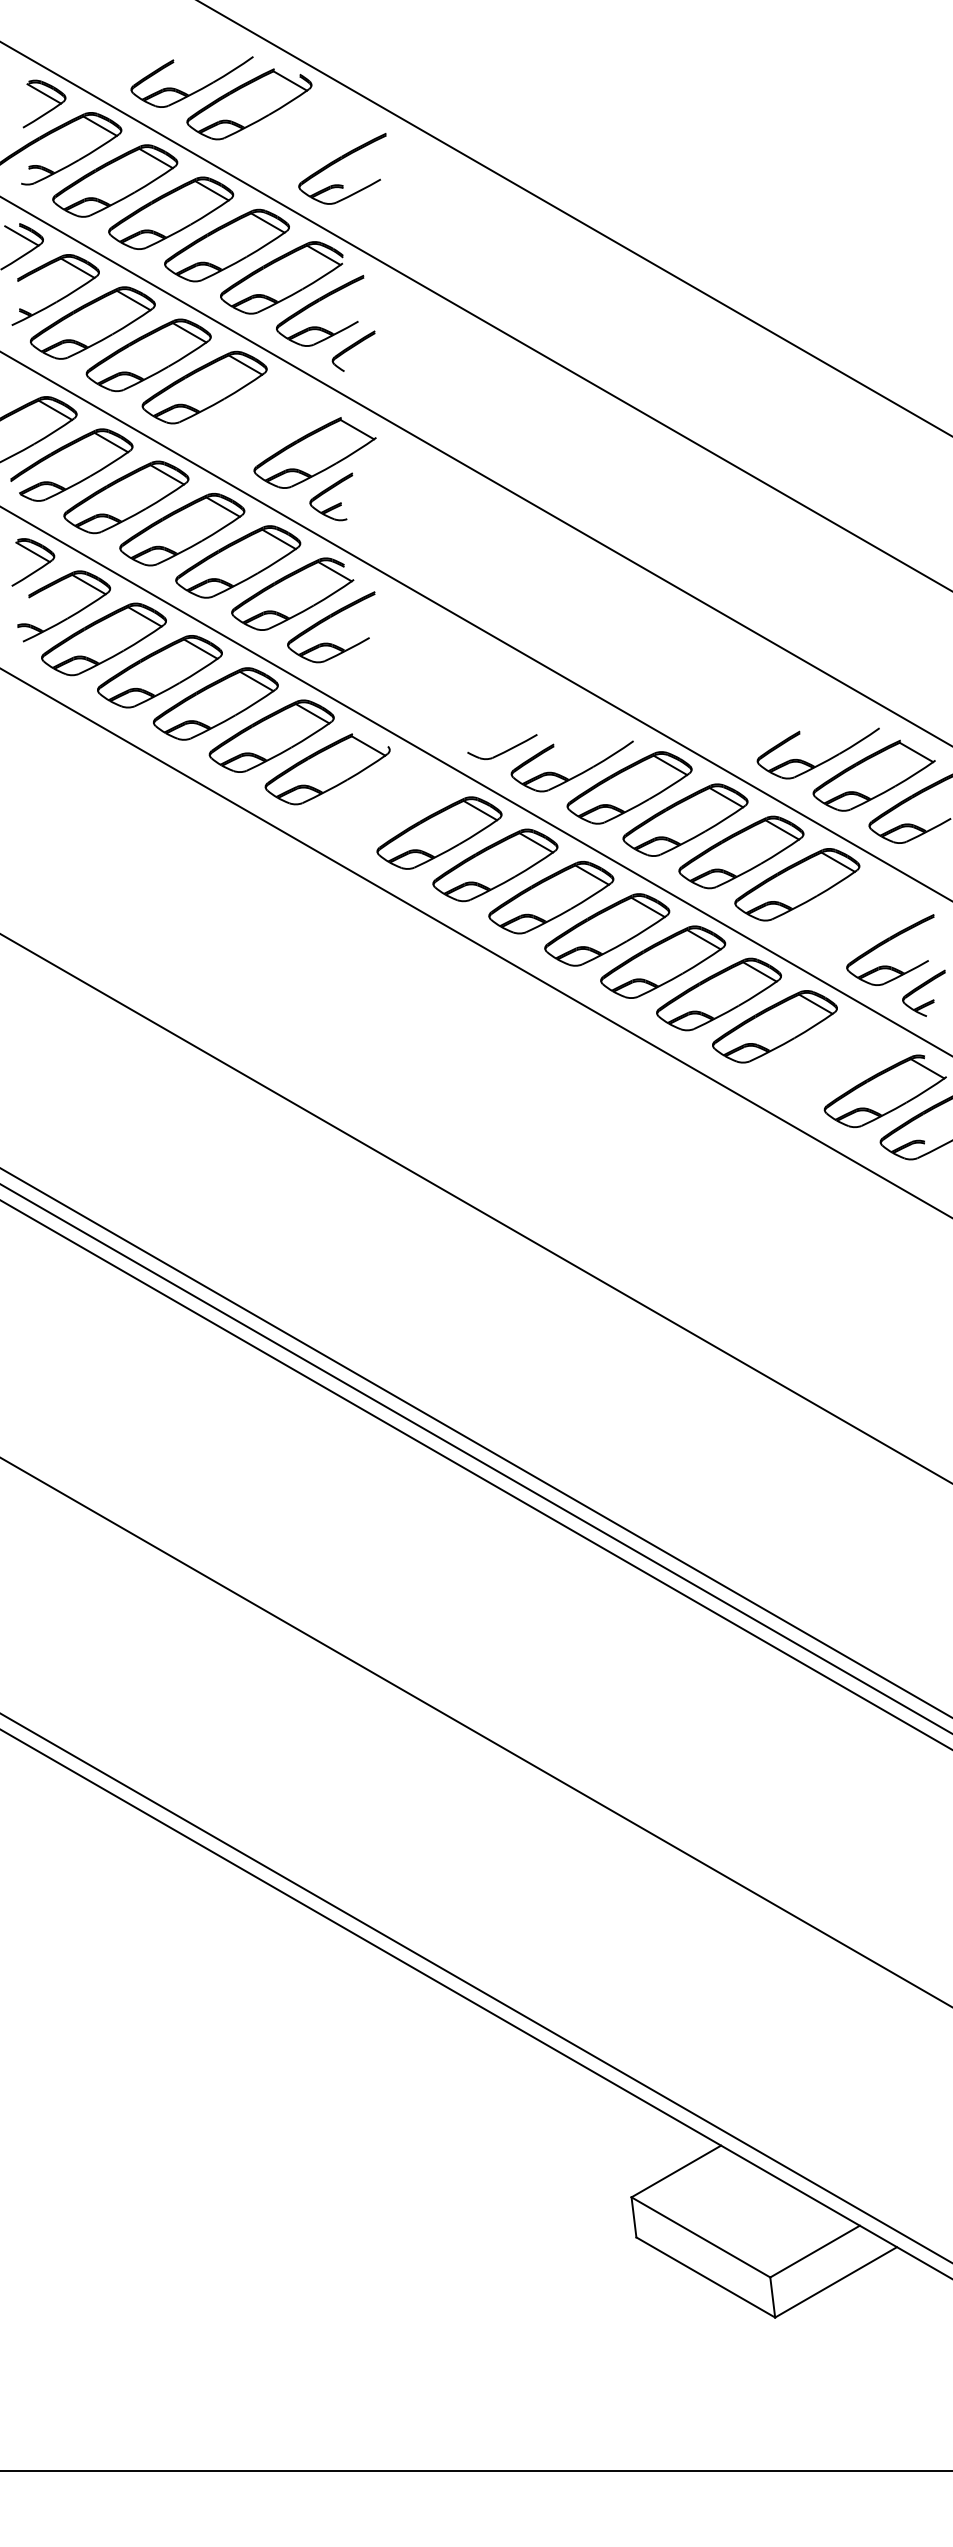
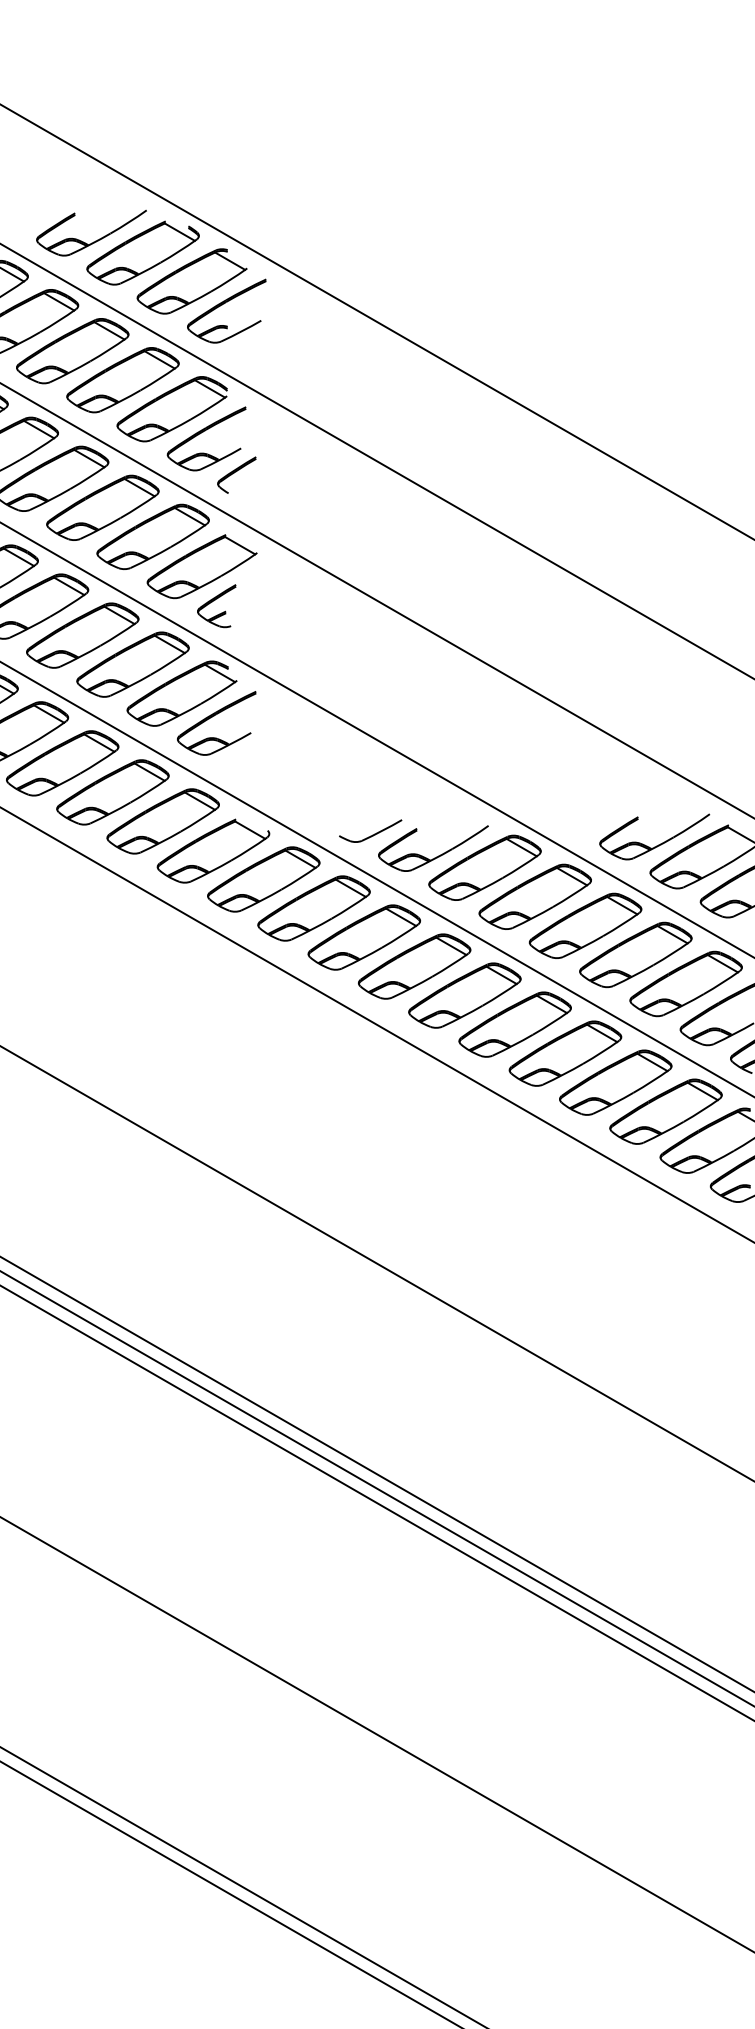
part: (303, 135) -> (191, 281), added
part: (260, 419) -> (153, 536), added
part: (383, 800) -> (263, 879), added
part: (853, 916) -> (686, 983), added
part: (830, 1058) -> (665, 1111), added

